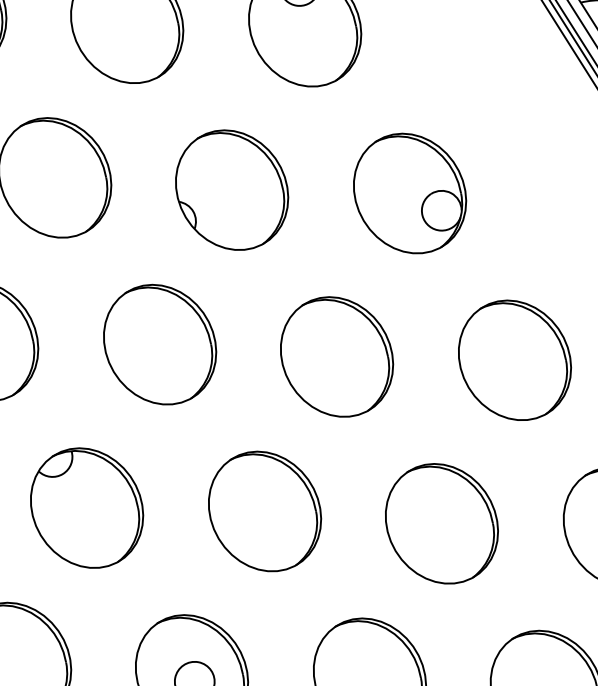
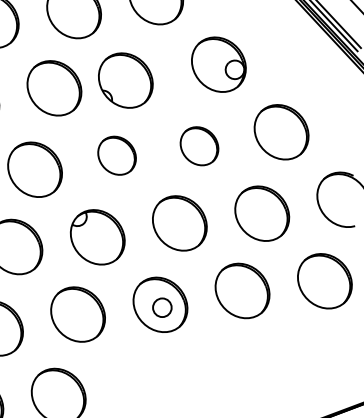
part: (231, 189) -> (125, 80), moved
part: (158, 343) -> (116, 155), size x0.7
part: (336, 357) -> (199, 146), size x0.7

